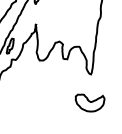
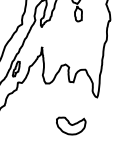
part: (90, 102) -> (71, 125), moved

